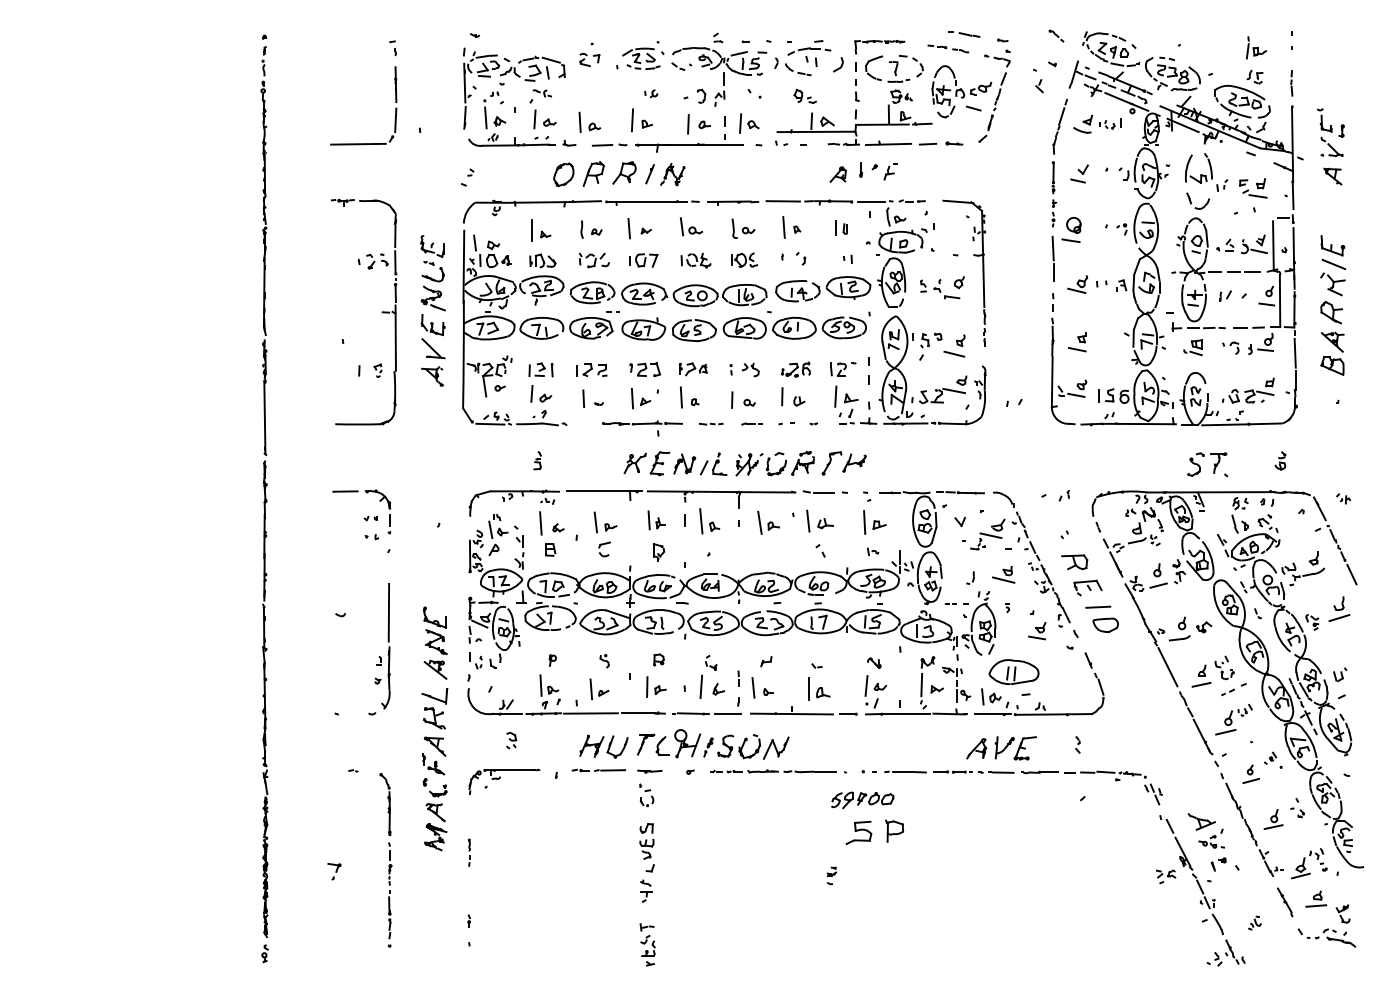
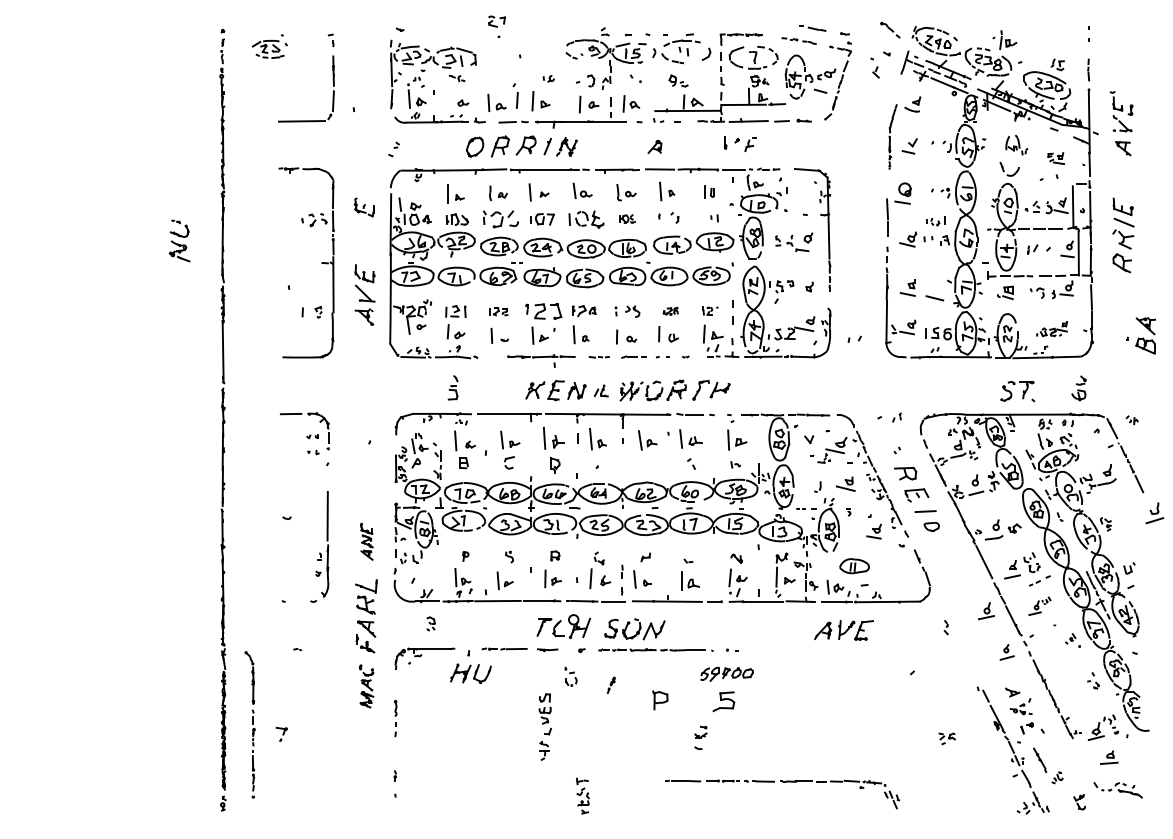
part: (1056, 35) -> (890, 29), size x1.6
part: (1256, 47) -> (1008, 39), moved
part: (643, 55) -> (270, 46), moved
part: (589, 59) -> (496, 21), moved
part: (532, 114) -> (515, 96), moved
part: (1110, 123) -> (935, 221), moved
part: (1059, 162) -> (892, 136), size x0.6
part: (1206, 172) -> (1016, 145), size x0.6
part: (837, 174) -> (654, 146), moved
part: (1253, 188) -> (1056, 158), size x0.7
part: (744, 259) -> (627, 218), size x0.7
part: (593, 260) -> (500, 219), size x1.4
part: (695, 260) -> (586, 219), size x1.4
part: (432, 286) -> (179, 241), moved
line: (954, 353) -> (934, 297), moved
part: (1332, 353) -> (1145, 335), moved
part: (644, 369) -> (543, 311), size x1.4
part: (795, 369) -> (670, 311), size x0.6
part: (843, 369) -> (710, 311), size x0.7
part: (591, 370) -> (498, 312), size x0.7
part: (1248, 390) -> (1052, 328), size x0.7
part: (751, 423) -> (633, 356), size x1.4
part: (537, 460) -> (452, 387), size x1.6
part: (1280, 460) -> (1079, 387), size x1.6
part: (713, 463) -> (601, 390), size x0.6
part: (656, 520) -> (553, 438), size x1.4
part: (1339, 609) -> (1154, 513), moved
part: (1105, 625) -> (931, 526), size x0.7
part: (435, 642) -> (366, 541), size x0.6
part: (1013, 671) -> (854, 565), size x0.7
part: (1233, 719) -> (1039, 606), size x0.7
part: (1077, 744) -> (945, 627), moved
part: (603, 746) -> (470, 673), moved
part: (708, 747) -> (611, 685), moved
part: (1250, 773) -> (1006, 651), moved
part: (1025, 774) -> (784, 783), moved
part: (646, 795) -> (570, 676), moved
part: (434, 814) -> (366, 686), size x0.7
part: (1273, 819) -> (986, 611), moved
part: (1201, 821) -> (1012, 692), size x0.6
part: (894, 830) -> (660, 699), moved
part: (468, 852) -> (394, 718), size x1.6
part: (385, 860) -> (249, 725), moved
part: (831, 875) -> (700, 737), size x1.6
part: (1166, 876) -> (947, 738), moved
part: (1284, 902) -> (1039, 760), moved
part: (1342, 913) -> (1079, 801), moved
part: (647, 944) -> (582, 795), moved

